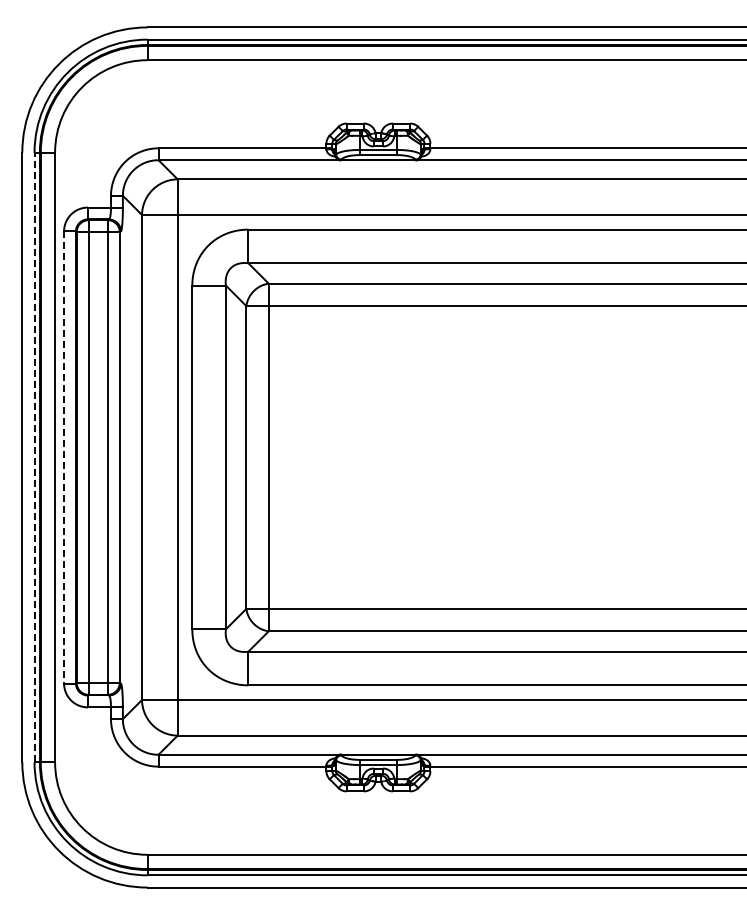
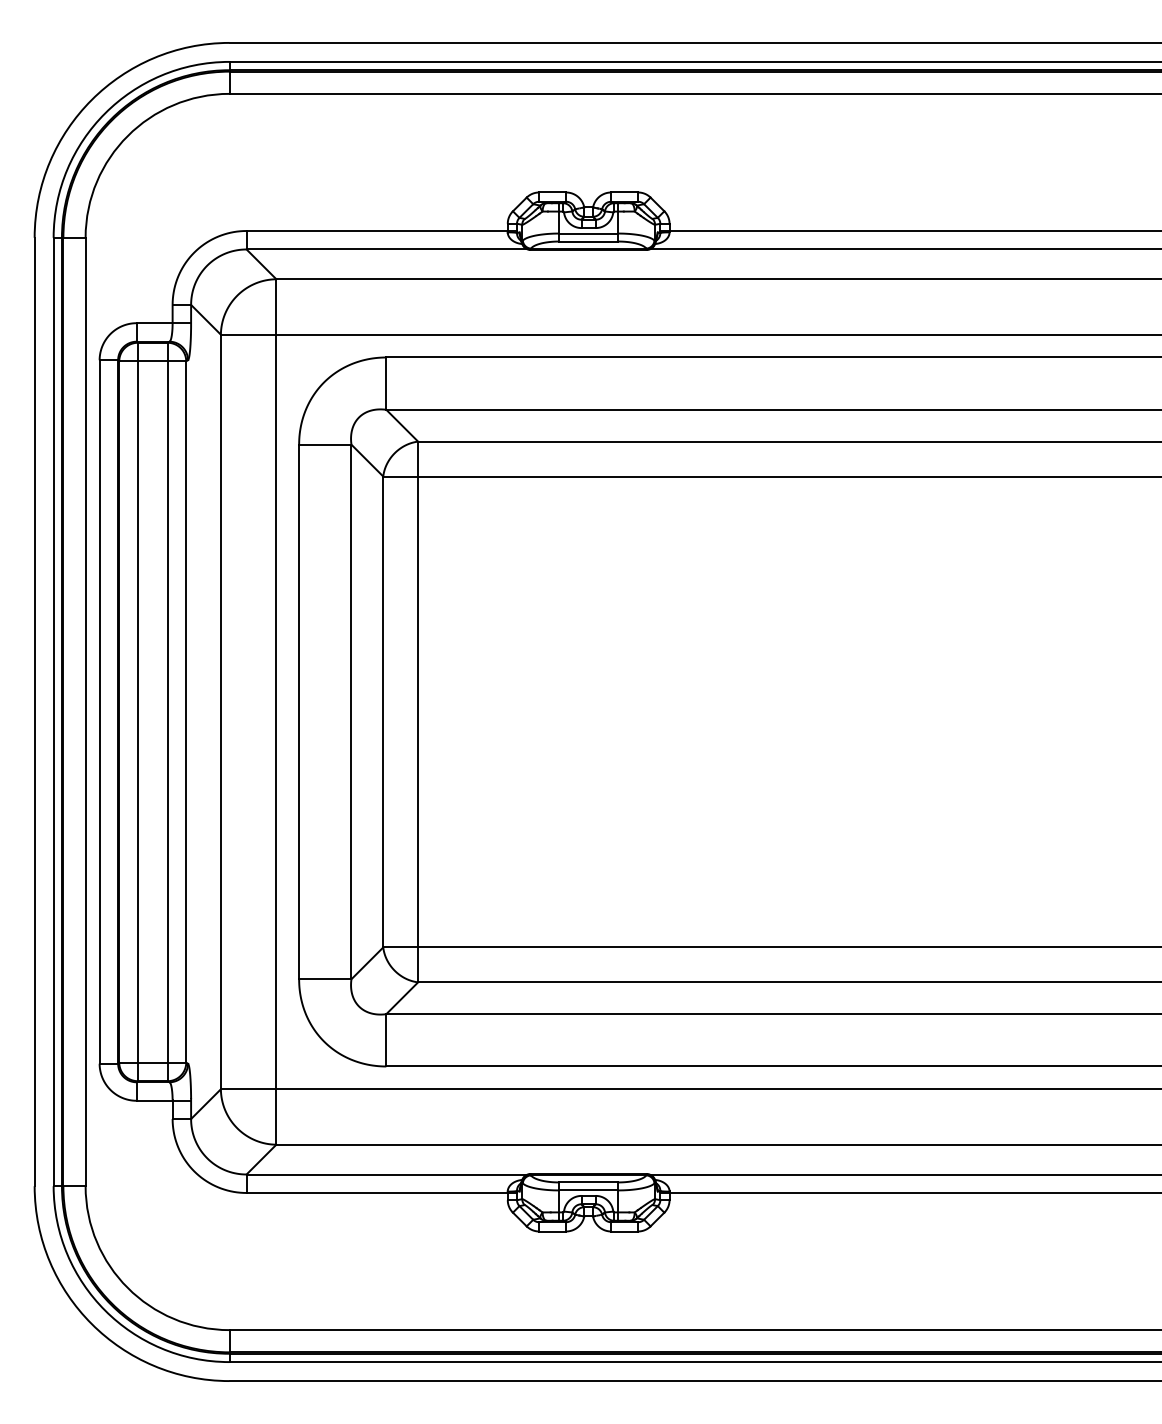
line: (34, 457) -> (53, 712), dashed -> solid
line: (64, 457) -> (100, 712), dashed -> solid

